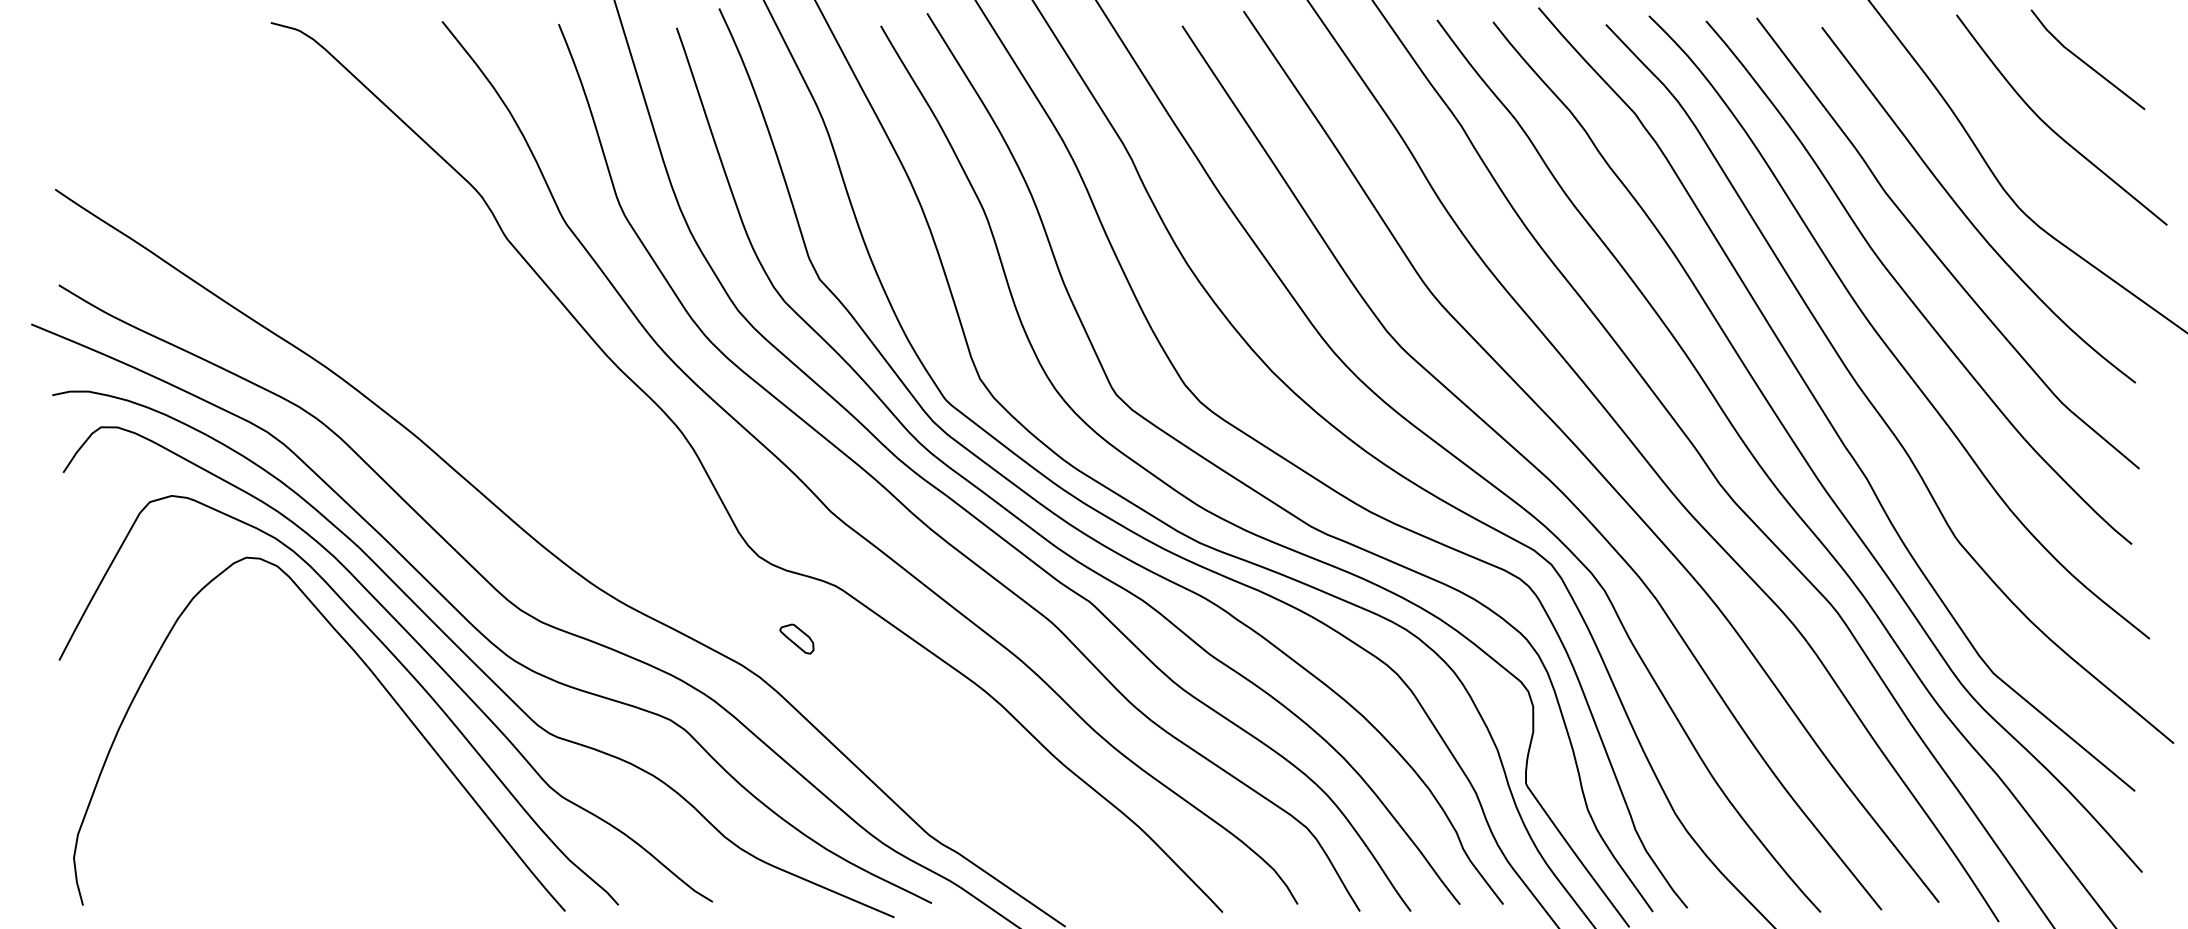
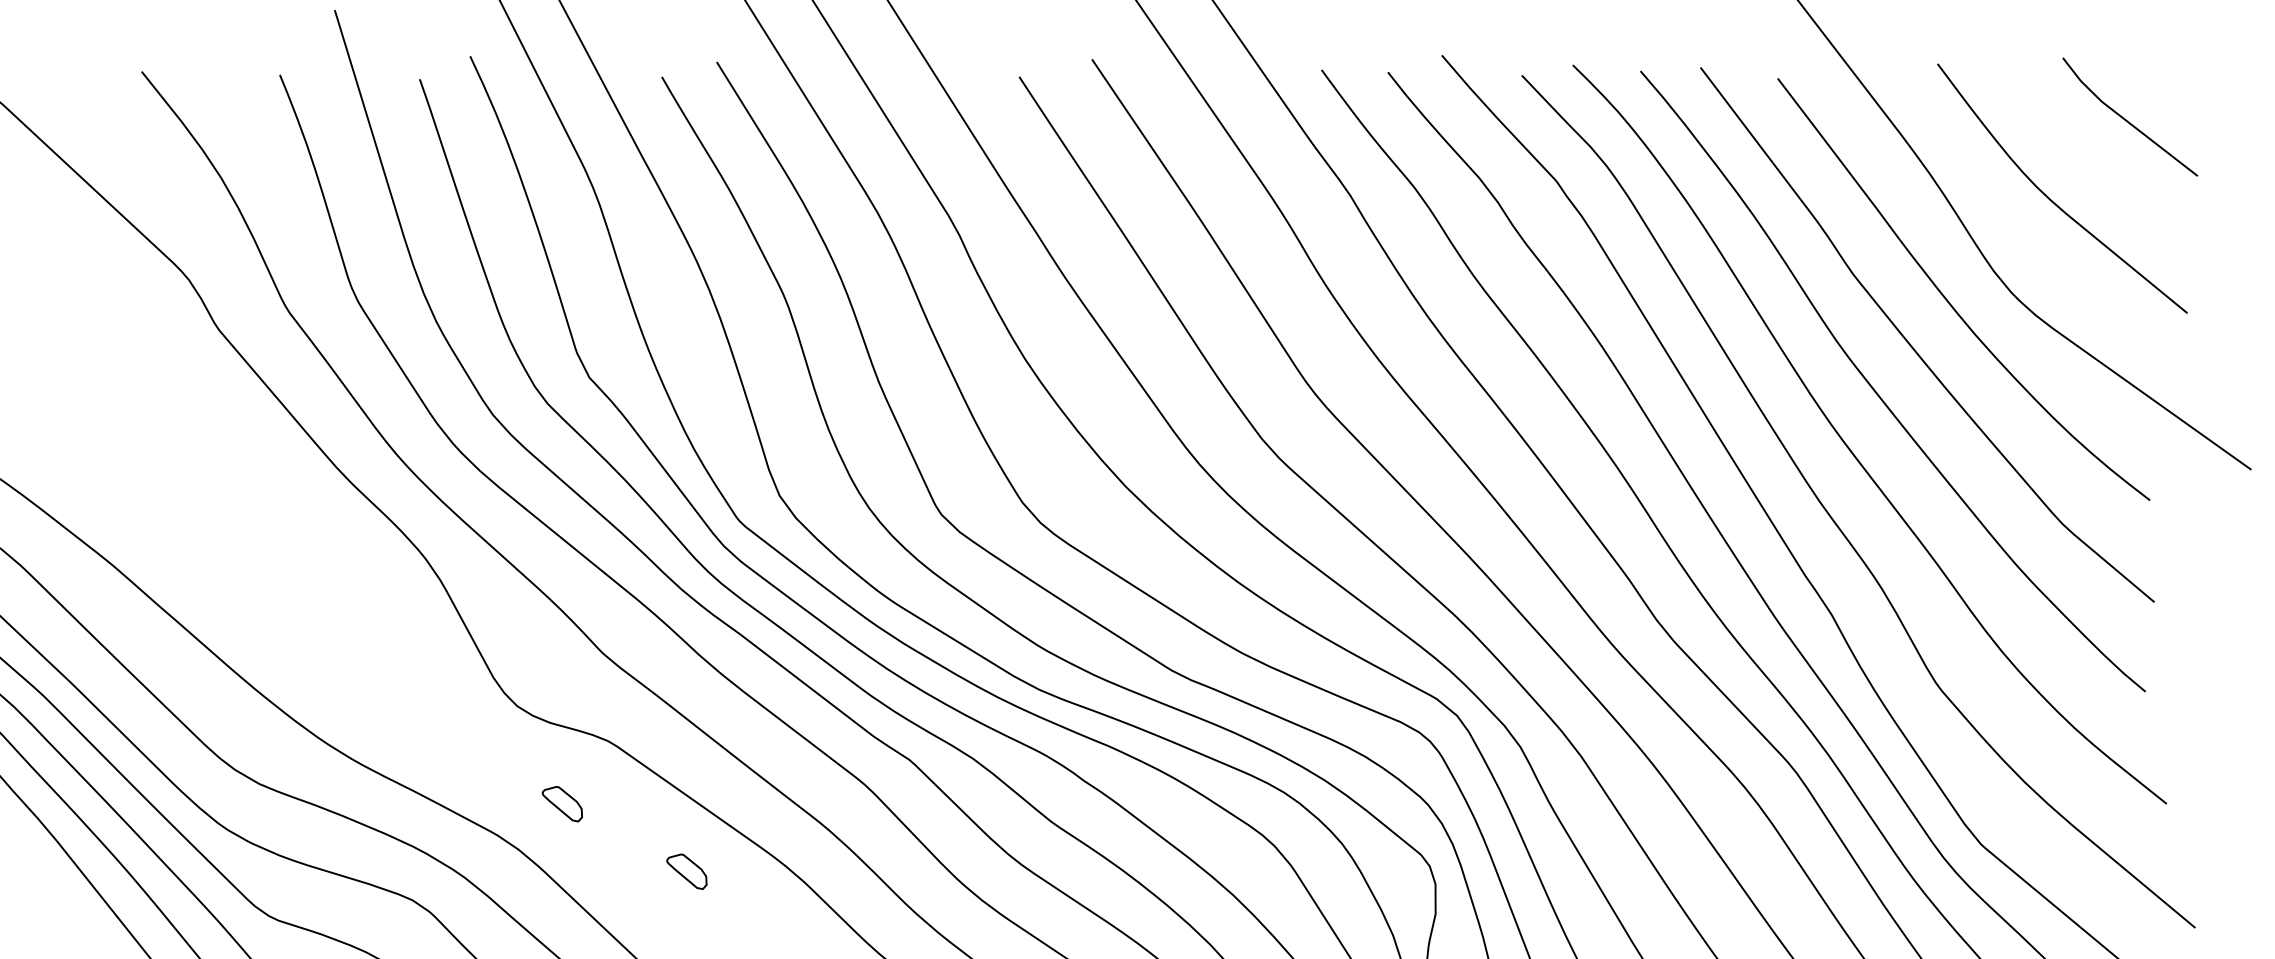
line: (2084, 61) -> (2126, 119), moved
part: (901, 695) -> (686, 871), added

